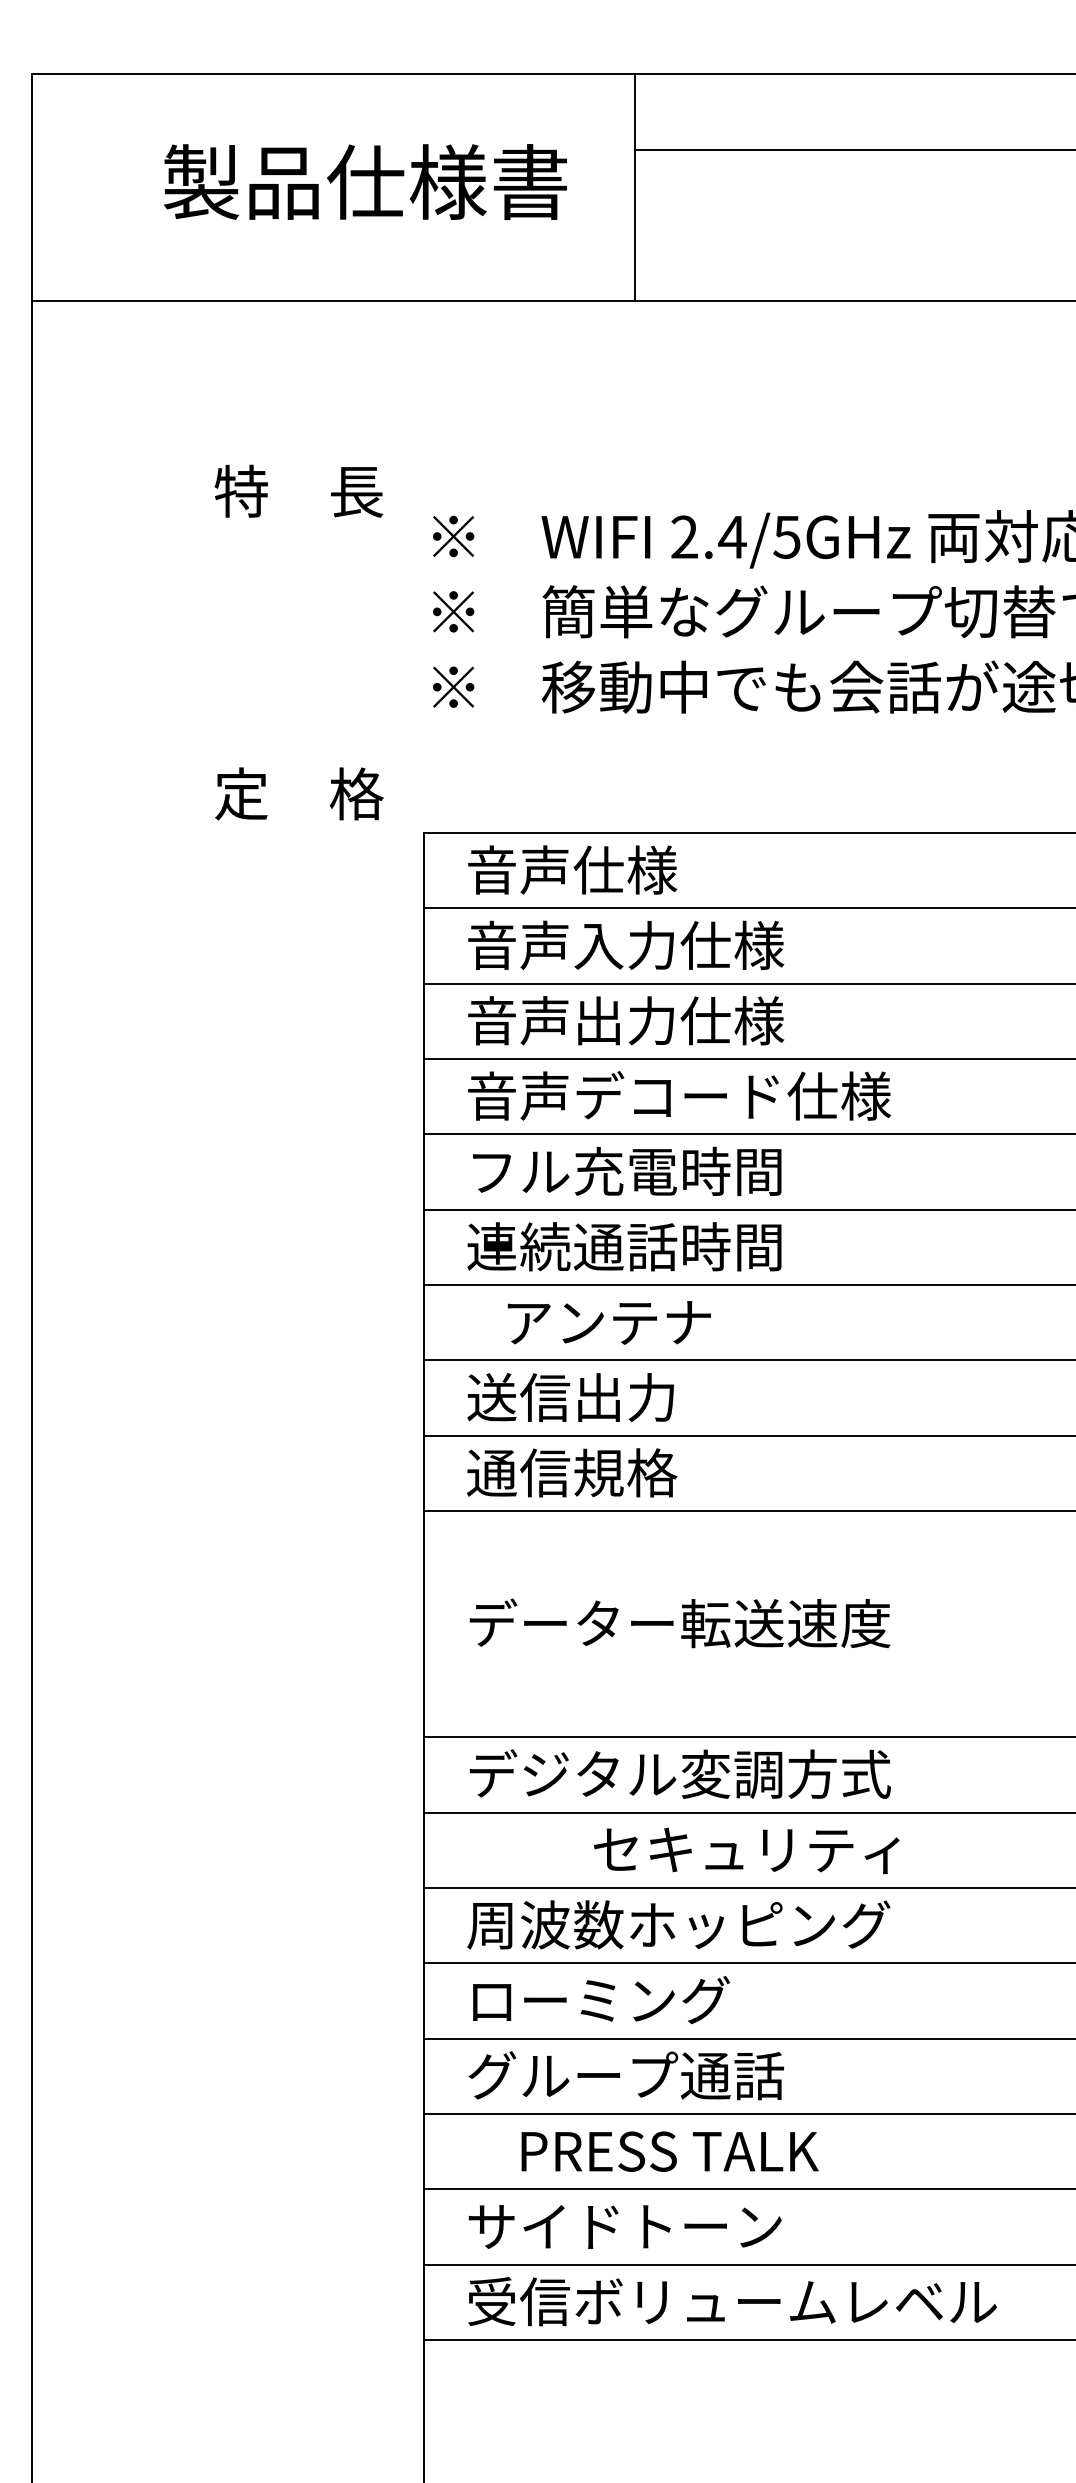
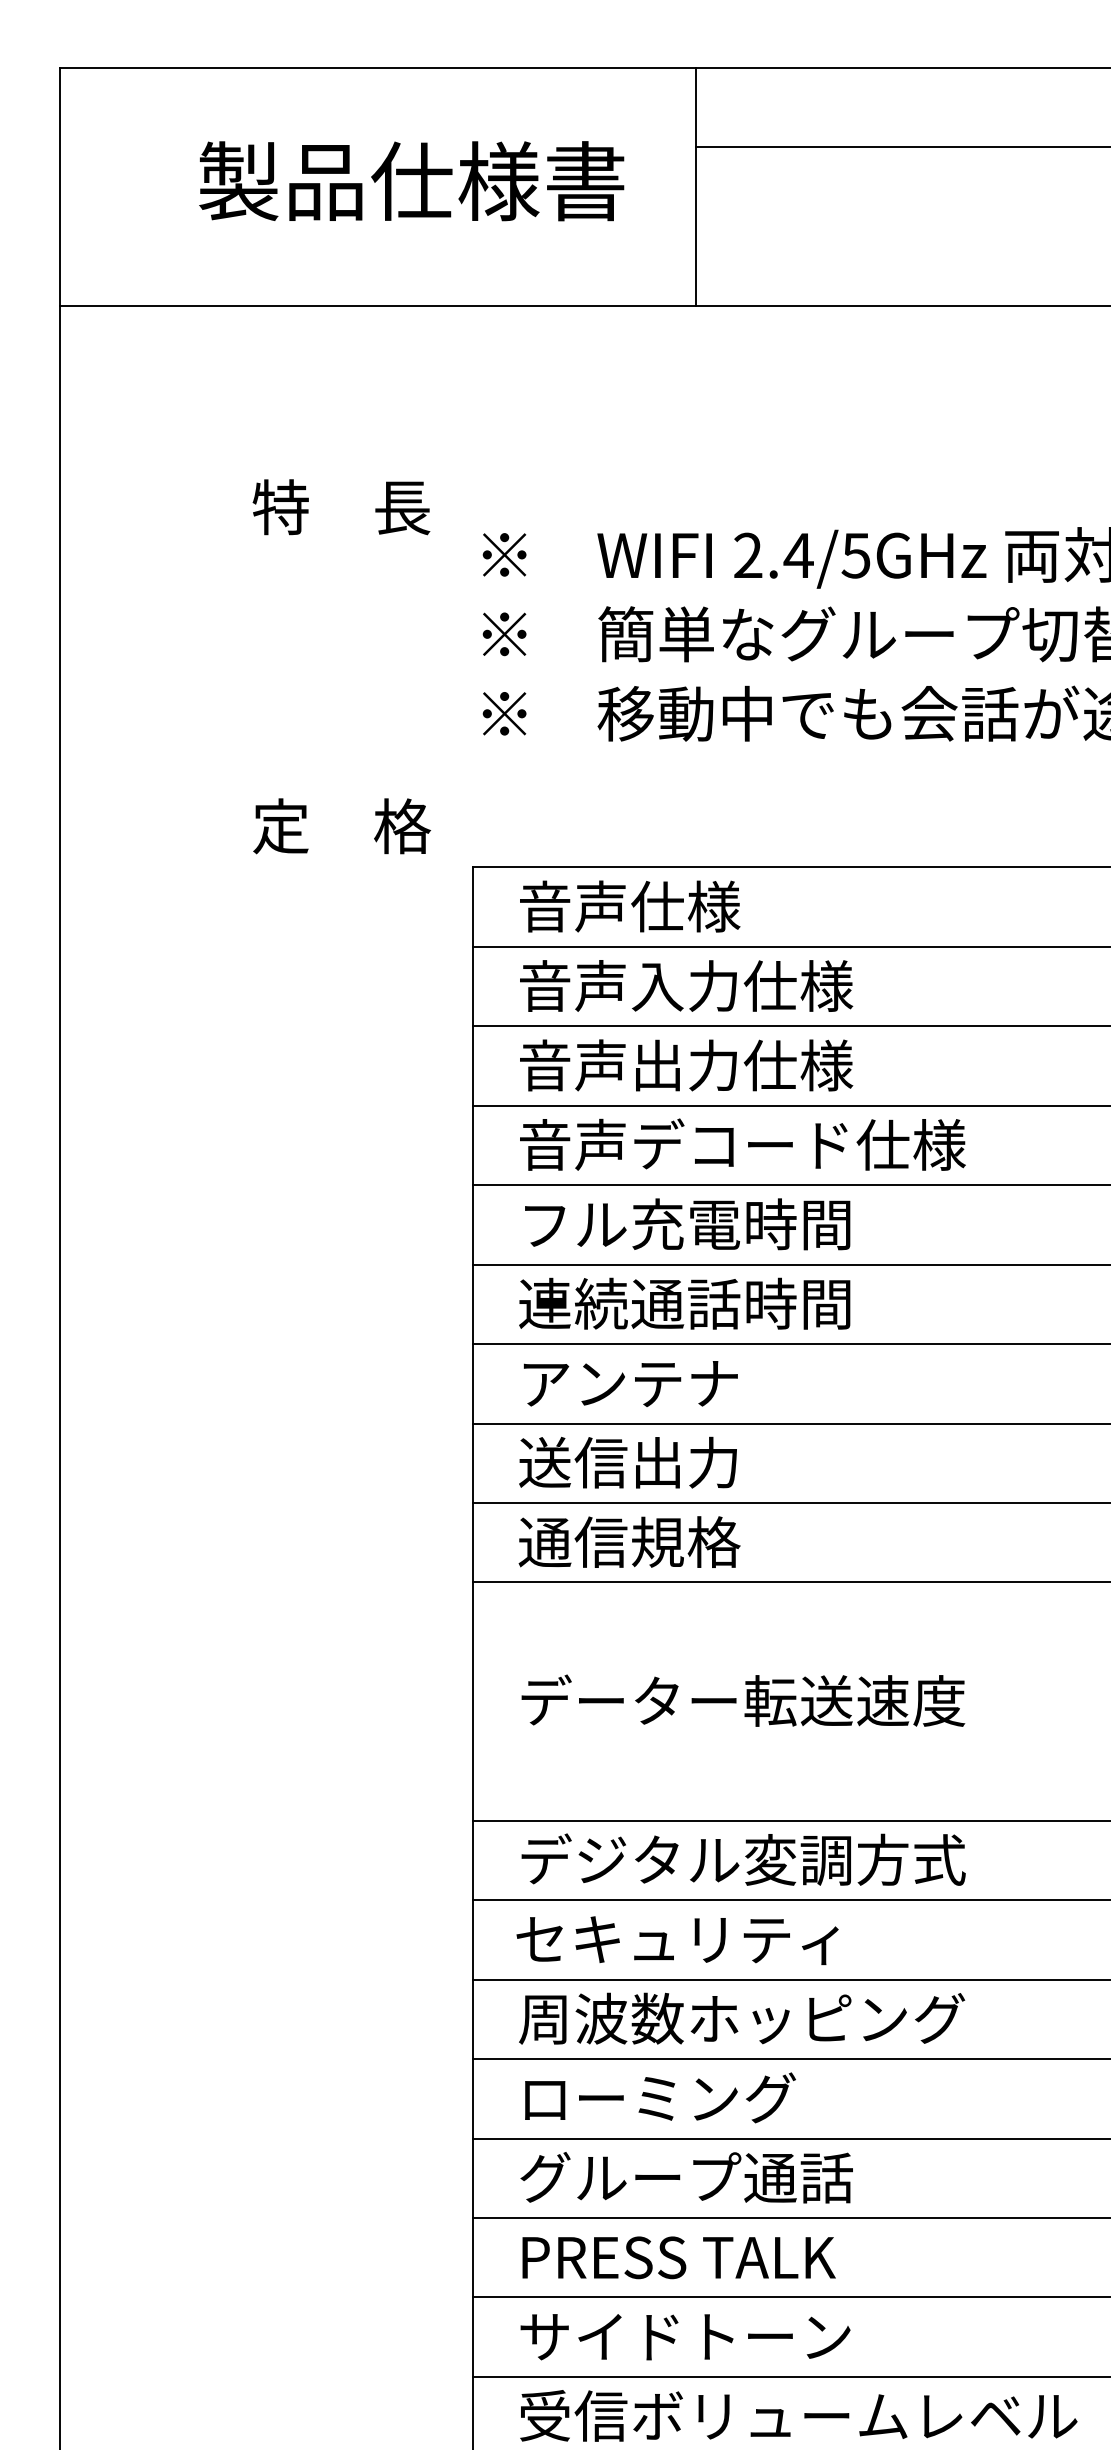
text: (609, 1322) -> (631, 1383), moved
text: (746, 1850) -> (677, 1940), moved
text: (669, 2151) -> (678, 2257), moved

